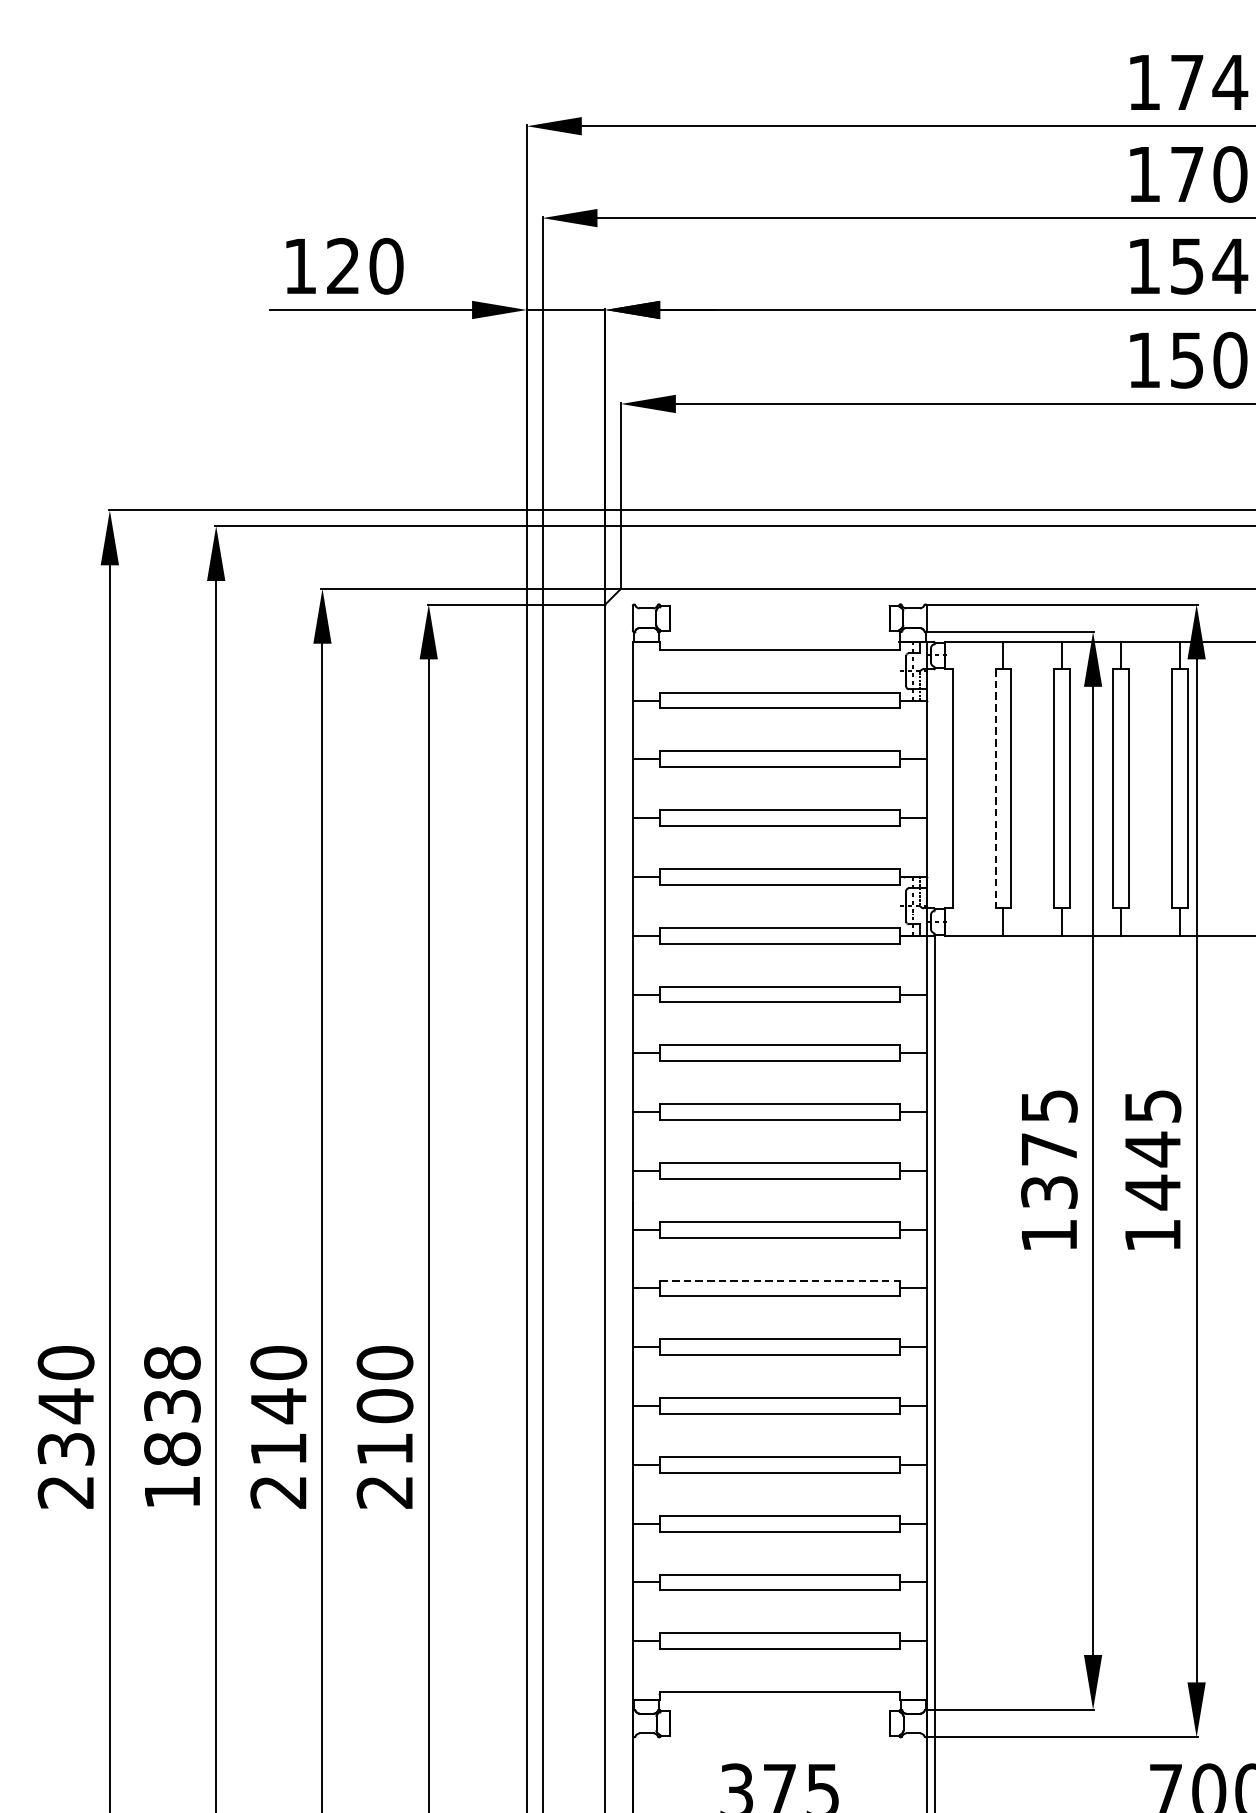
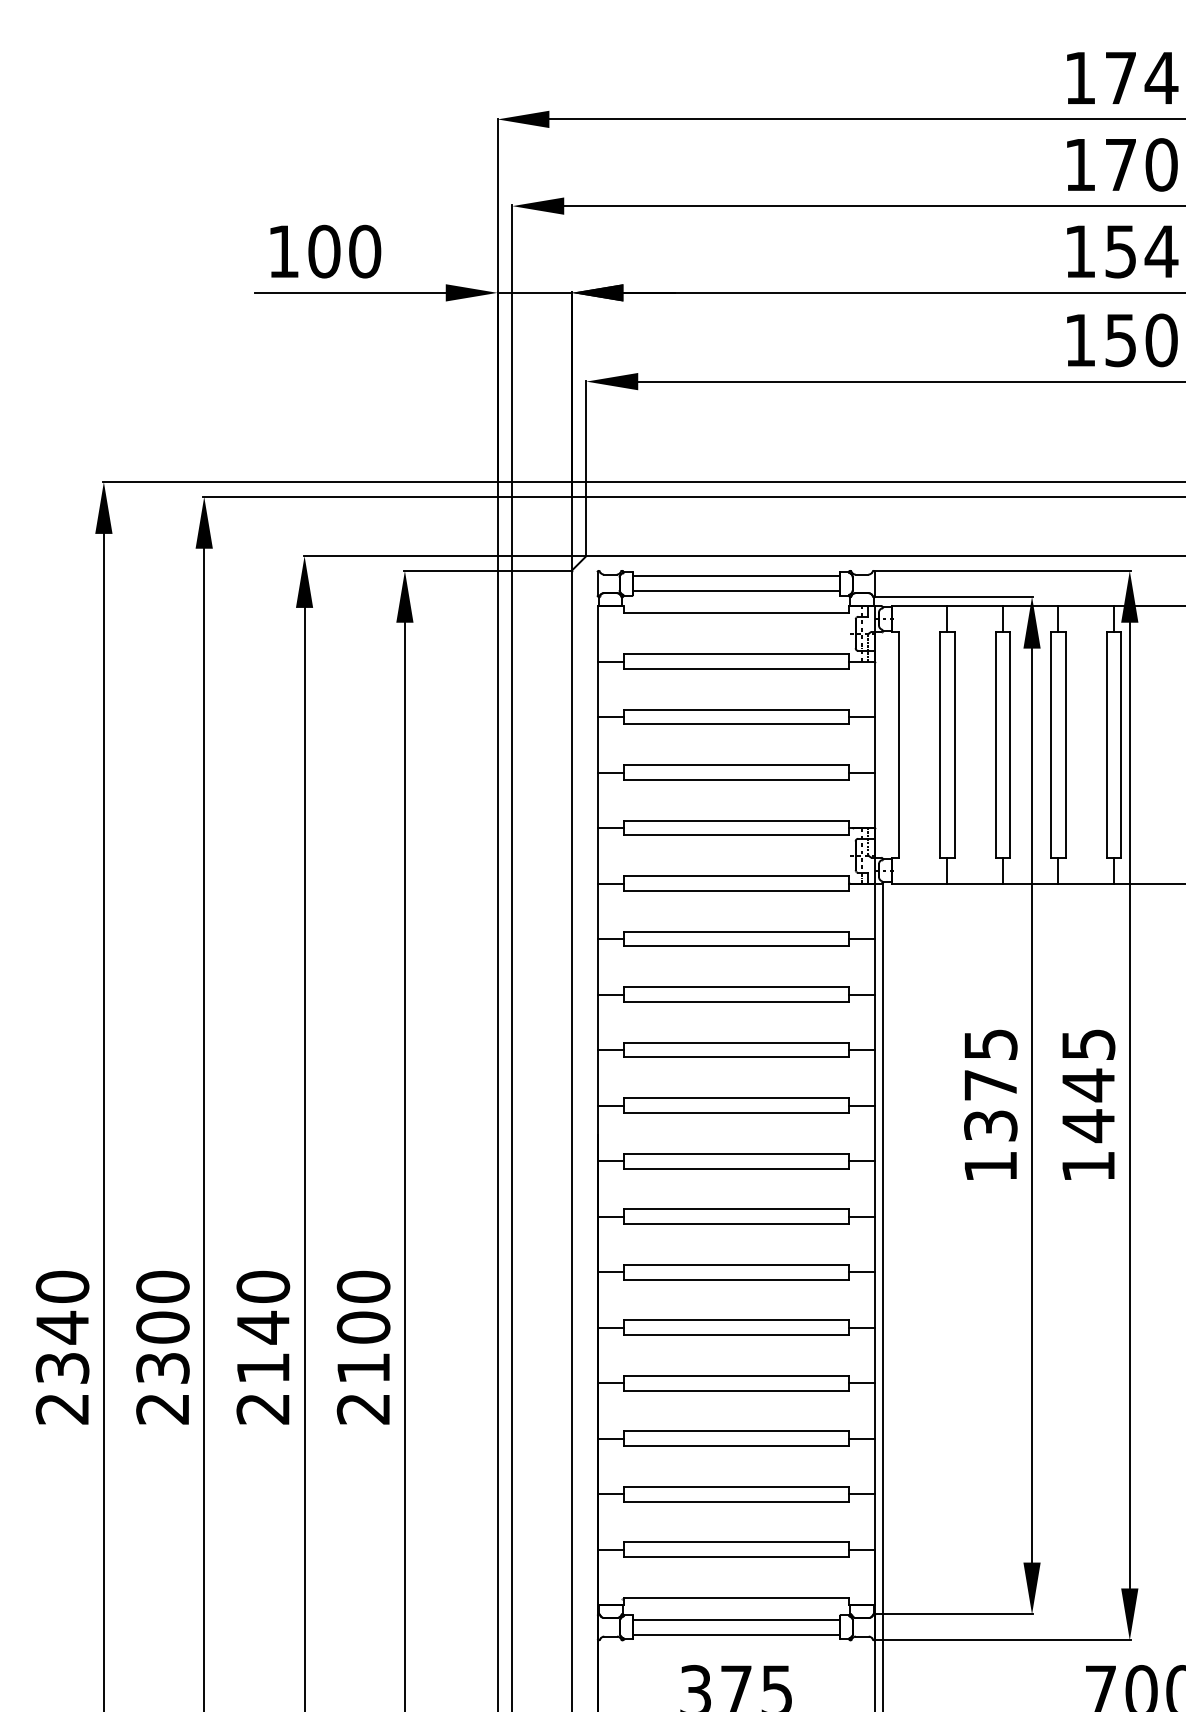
text: (343, 266) -> (324, 251), 120 -> 100
line: (778, 610) -> (735, 576), added
line: (778, 626) -> (735, 591), added
line: (996, 788) -> (940, 744), dashed -> solid
line: (780, 1280) -> (736, 1209), dashed -> solid
text: (171, 1427) -> (162, 1347), 1838 -> 2300
line: (780, 1715) -> (736, 1619), added
line: (780, 1731) -> (736, 1634), added

